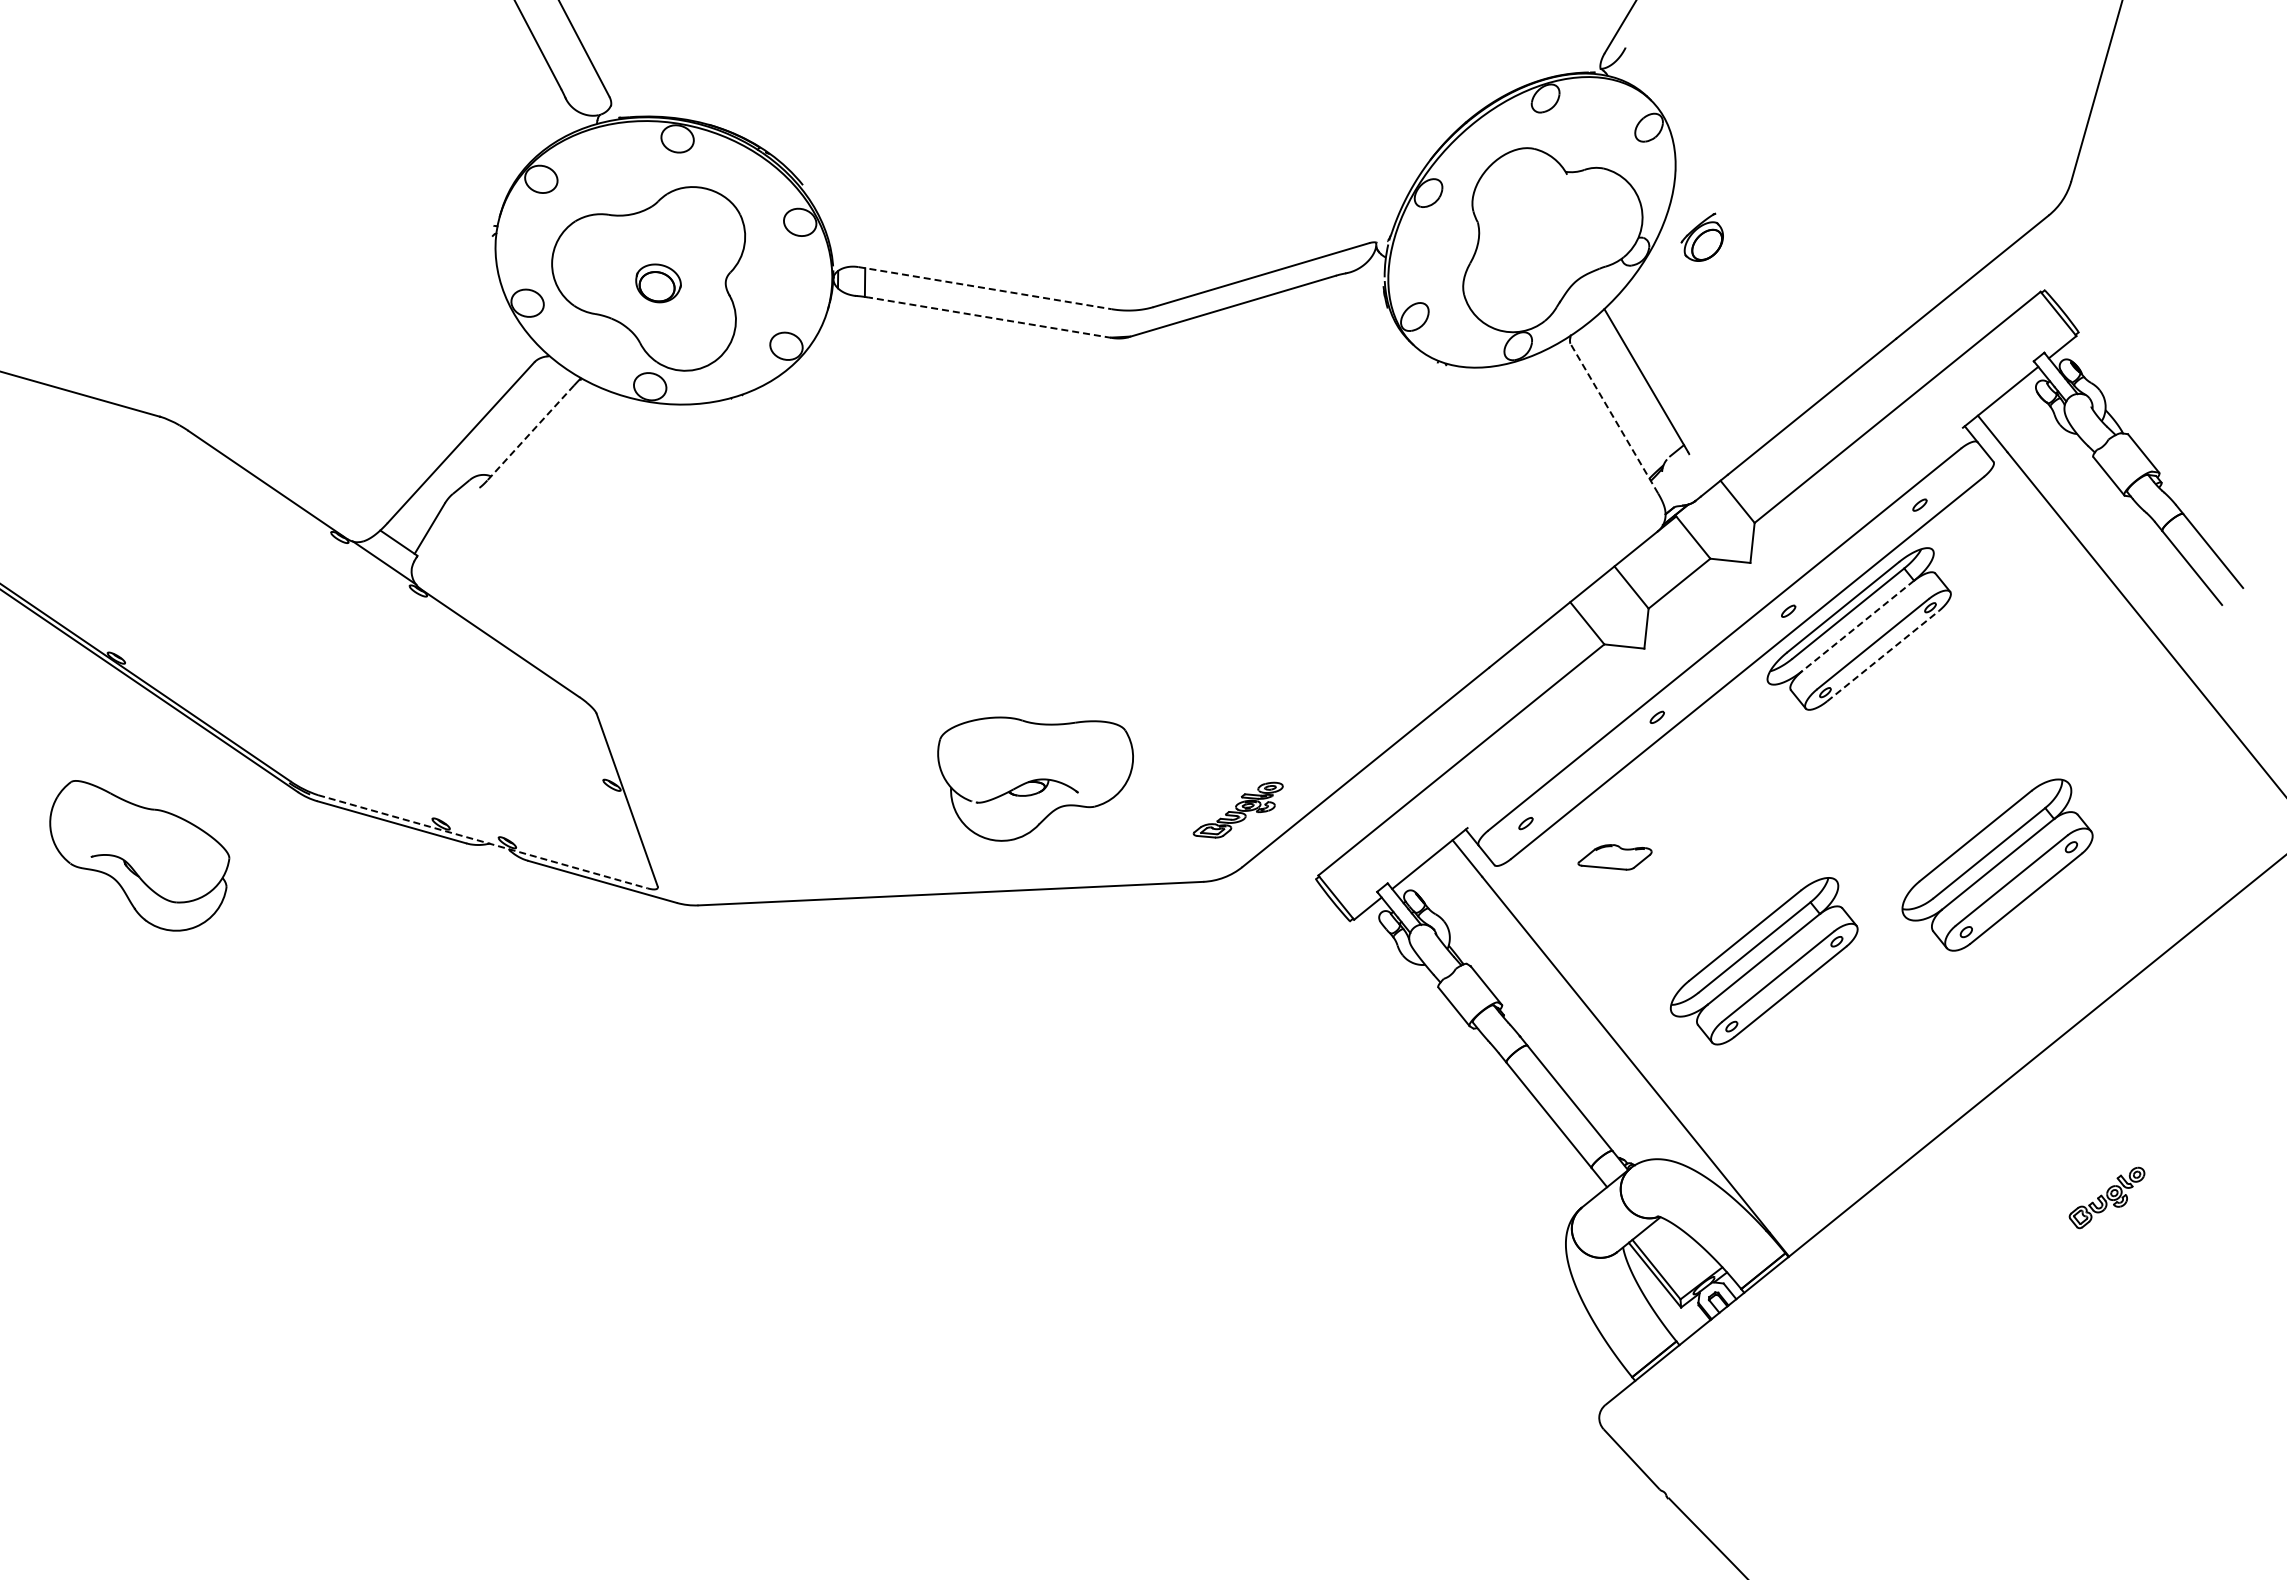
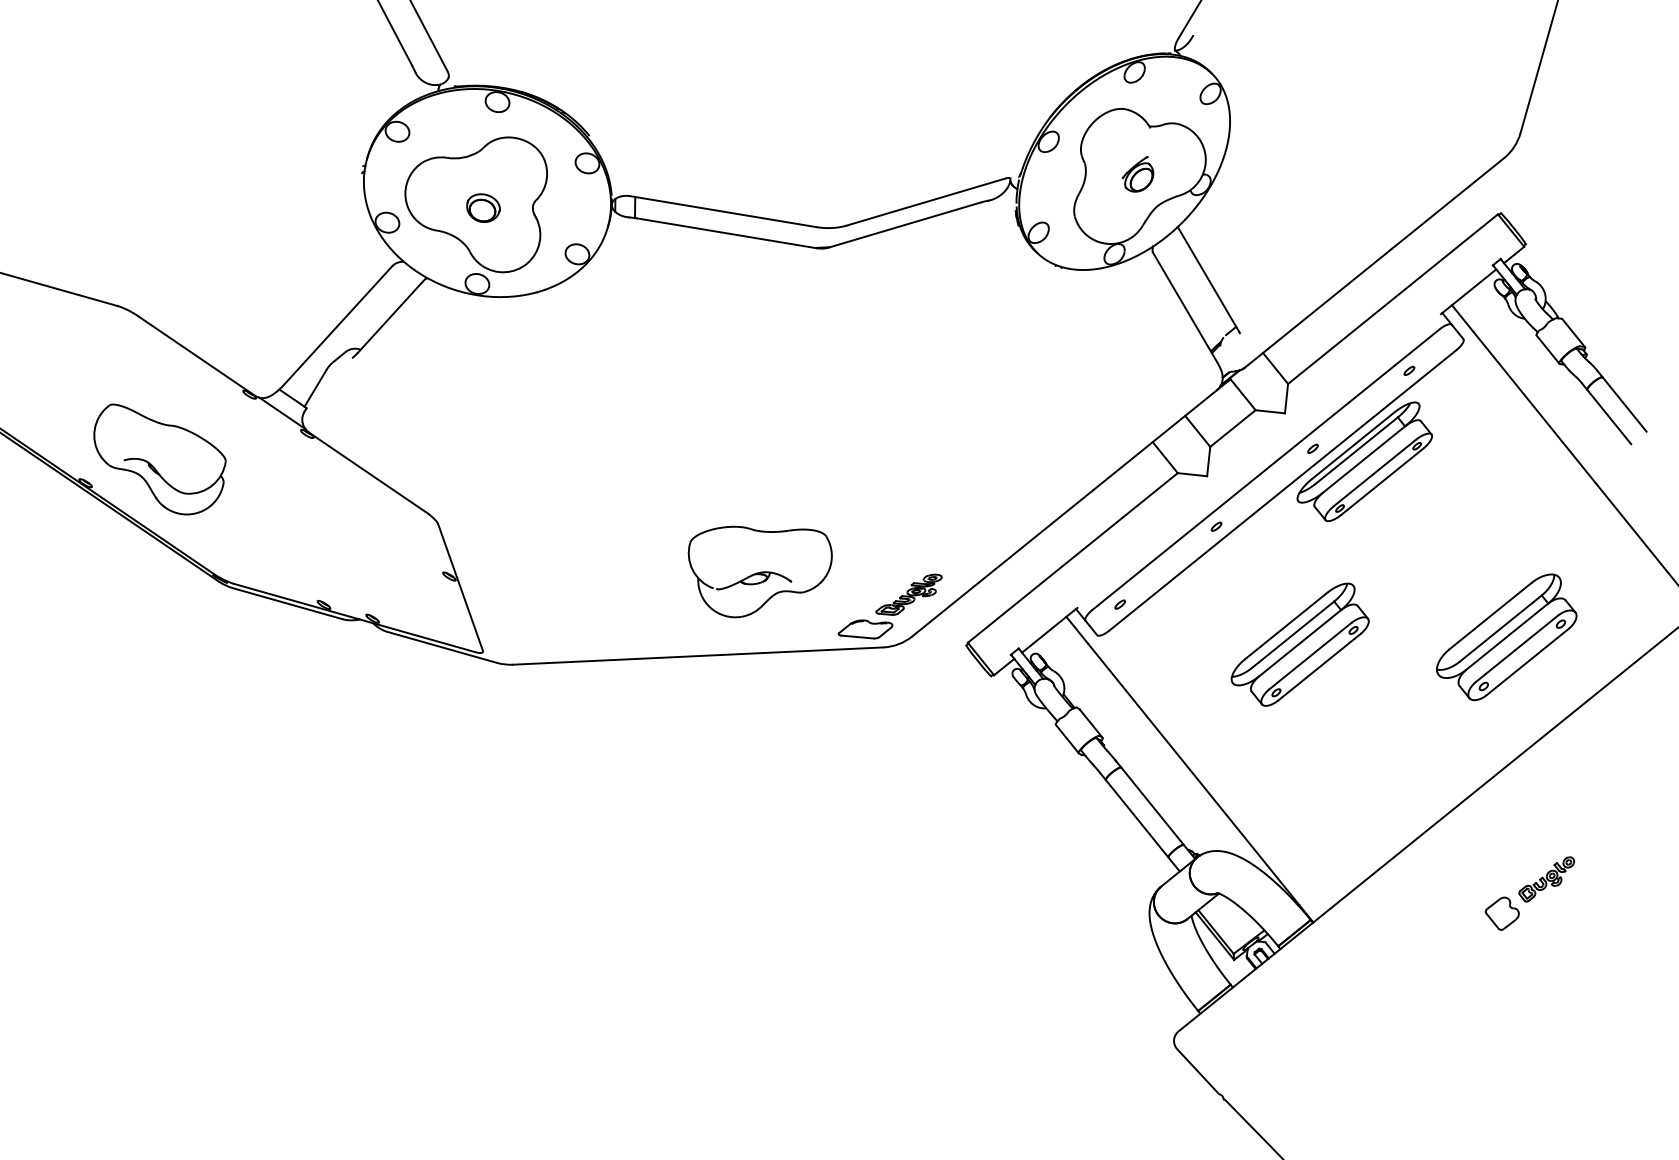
part: (1701, 236) -> (1137, 173), moved
line: (985, 288) -> (723, 211), dashed -> solid
line: (989, 317) -> (726, 233), dashed -> solid
line: (1614, 418) -> (1185, 307), dashed -> solid
line: (530, 433) -> (389, 318), dashed -> solid
line: (1858, 625) -> (1364, 459), dashed -> solid
line: (1882, 656) -> (1381, 482), dashed -> solid
line: (483, 841) -> (355, 617), dashed -> solid
part: (139, 855) -> (159, 459), moved
part: (1614, 857) -> (865, 629), moved
part: (1997, 864) -> (1506, 636), moved
part: (1763, 961) -> (1299, 644), moved
part: (2046, 1244) -> (1502, 913), added

